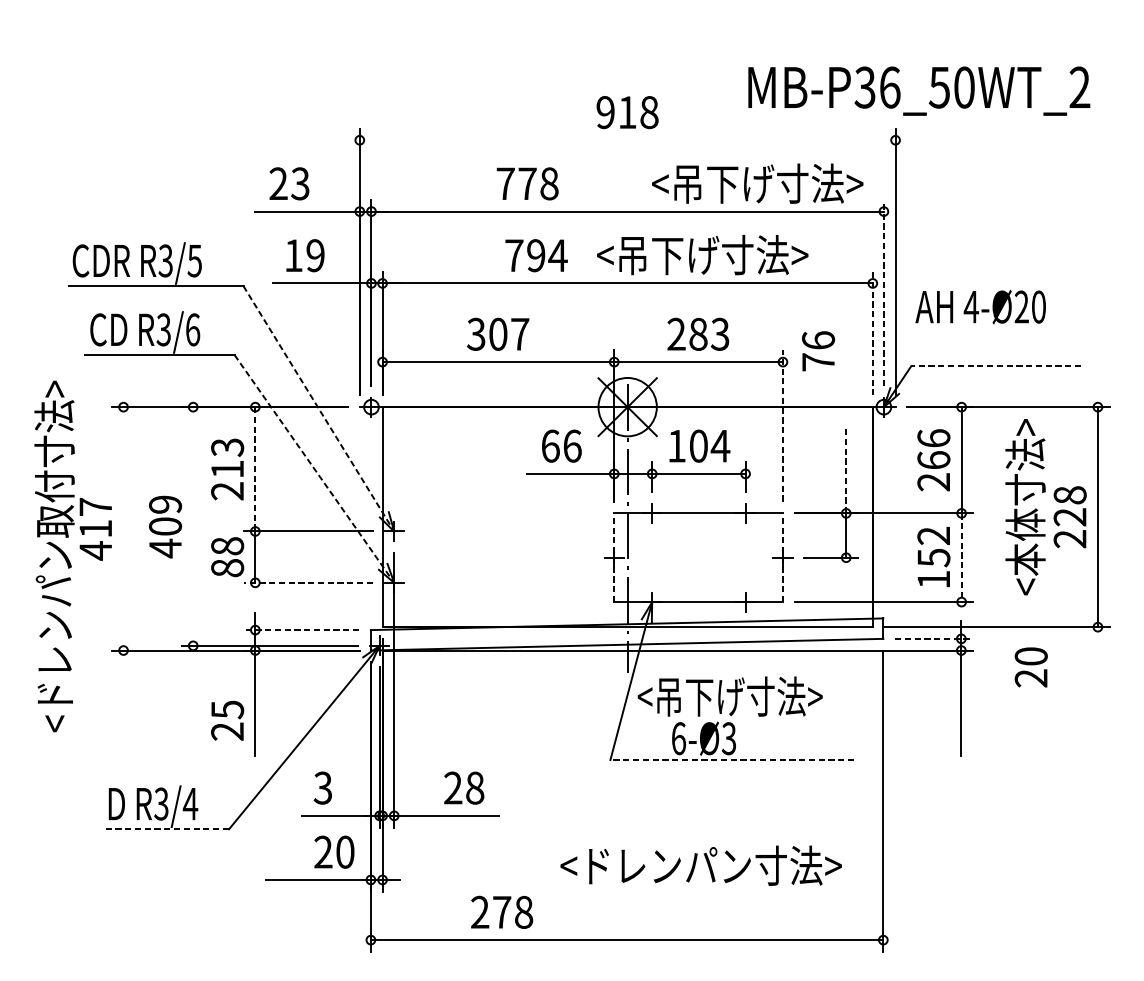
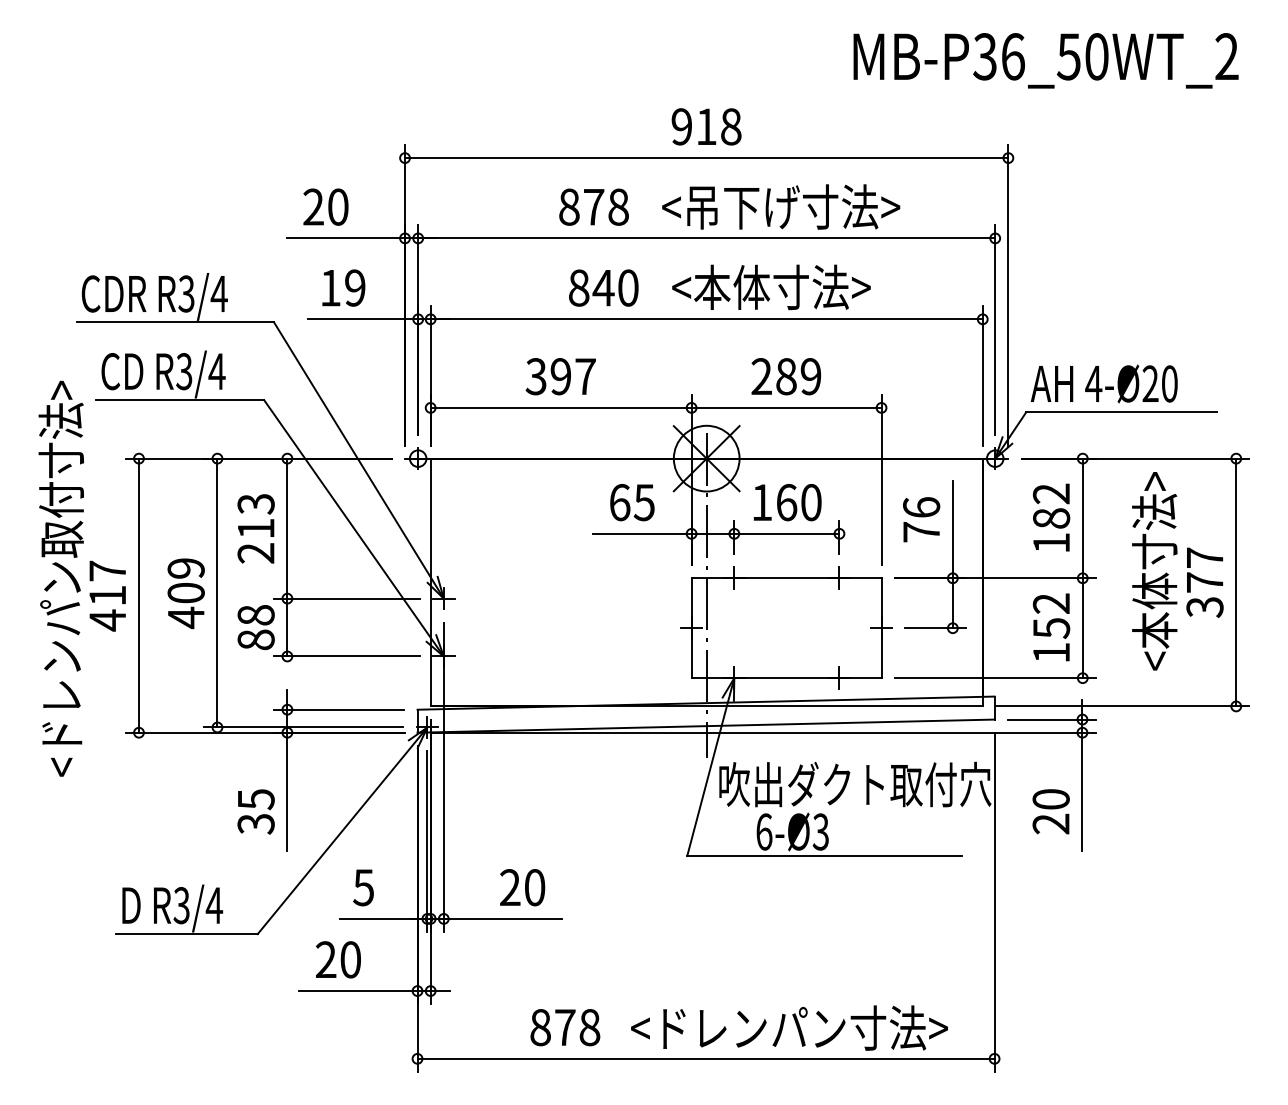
text: (918, 90) -> (1045, 60), moved
line: (627, 140) -> (706, 158), added
text: (299, 183) -> (337, 206), 23 -> 20
text: (505, 183) -> (569, 206), 778 -> 878
text: (758, 183) -> (781, 206), moved
text: (536, 255) -> (604, 287), 794 -> 840
text: (712, 255) -> (802, 287), <吊下げ寸法> -> <本体寸法>
text: (194, 261) -> (218, 294), R3/5 -> R3/4
line: (884, 293) -> (995, 330), dashed -> solid
text: (980, 306) -> (1103, 383), moved
text: (192, 329) -> (216, 371), R3/6 -> R3/4
line: (872, 333) -> (982, 375), dashed -> solid
text: (497, 334) -> (560, 376), 307 -> 397
text: (719, 334) -> (810, 376), 283 -> 289
text: (818, 351) -> (921, 519), moved
line: (996, 366) -> (1121, 412), dashed -> solid
line: (319, 408) -> (359, 460), dashed -> solid
line: (782, 425) -> (881, 479), dashed -> solid
text: (572, 446) -> (644, 502), 66 -> 65
text: (710, 446) -> (799, 502), 104 -> 160
text: (933, 460) -> (1051, 518), 266 -> 182
line: (255, 469) -> (287, 528), dashed -> solid
line: (314, 469) -> (353, 528), dashed -> solid
line: (845, 470) -> (952, 529), dashed -> solid
text: (1069, 517) -> (1204, 582), 228 -> 377
line: (193, 526) -> (217, 592), added
line: (123, 528) -> (138, 595), added
text: (53, 556) -> (60, 578), moved
line: (614, 557) -> (691, 628), dashed -> solid
line: (782, 557) -> (881, 628), dashed -> solid
line: (961, 557) -> (1082, 628), dashed -> solid
line: (308, 582) -> (347, 656), dashed -> solid
line: (300, 629) -> (338, 709), dashed -> solid
line: (933, 638) -> (1051, 719), dashed -> solid
text: (1030, 667) -> (1050, 811), moved
text: (758, 696) -> (854, 784), <吊下げ寸法> -> 吹出ダクト取付穴
text: (227, 731) -> (255, 823), 25 -> 35
line: (731, 760) -> (823, 856), dashed -> solid
text: (322, 787) -> (363, 887), 3 -> 5
text: (474, 787) -> (534, 887), 28 -> 20
line: (165, 829) -> (186, 934), dashed -> solid
text: (334, 851) -> (338, 959), moved
text: (701, 865) -> (789, 1027), moved
text: (480, 912) -> (540, 1027), 278 -> 878

